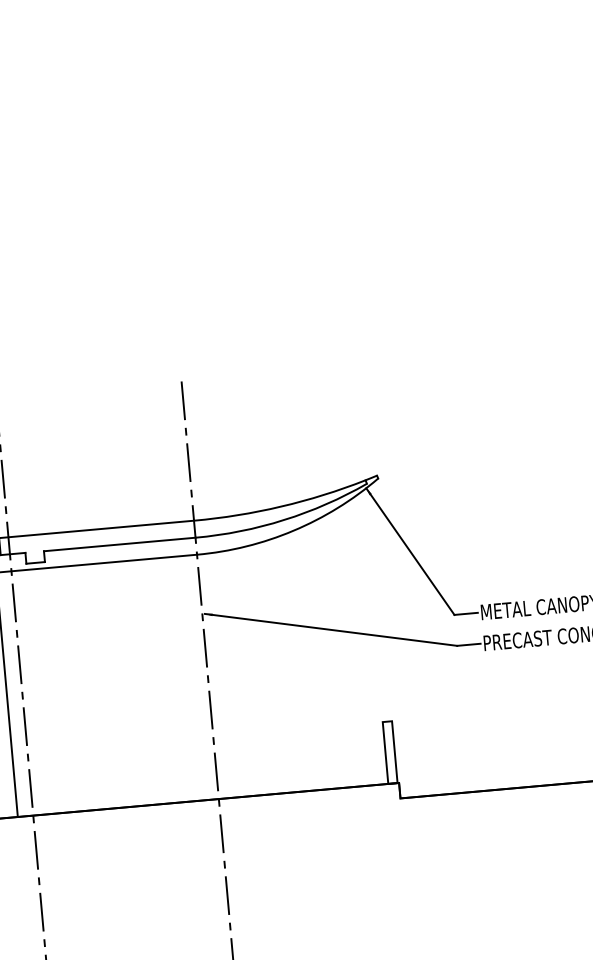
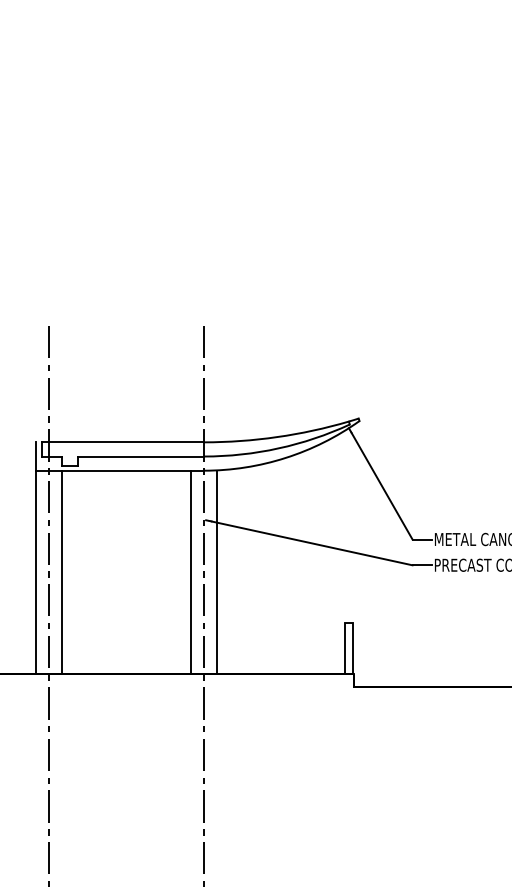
line: (222, 675) -> (216, 572), added
line: (192, 678) -> (191, 572), added
line: (38, 691) -> (62, 572), added

